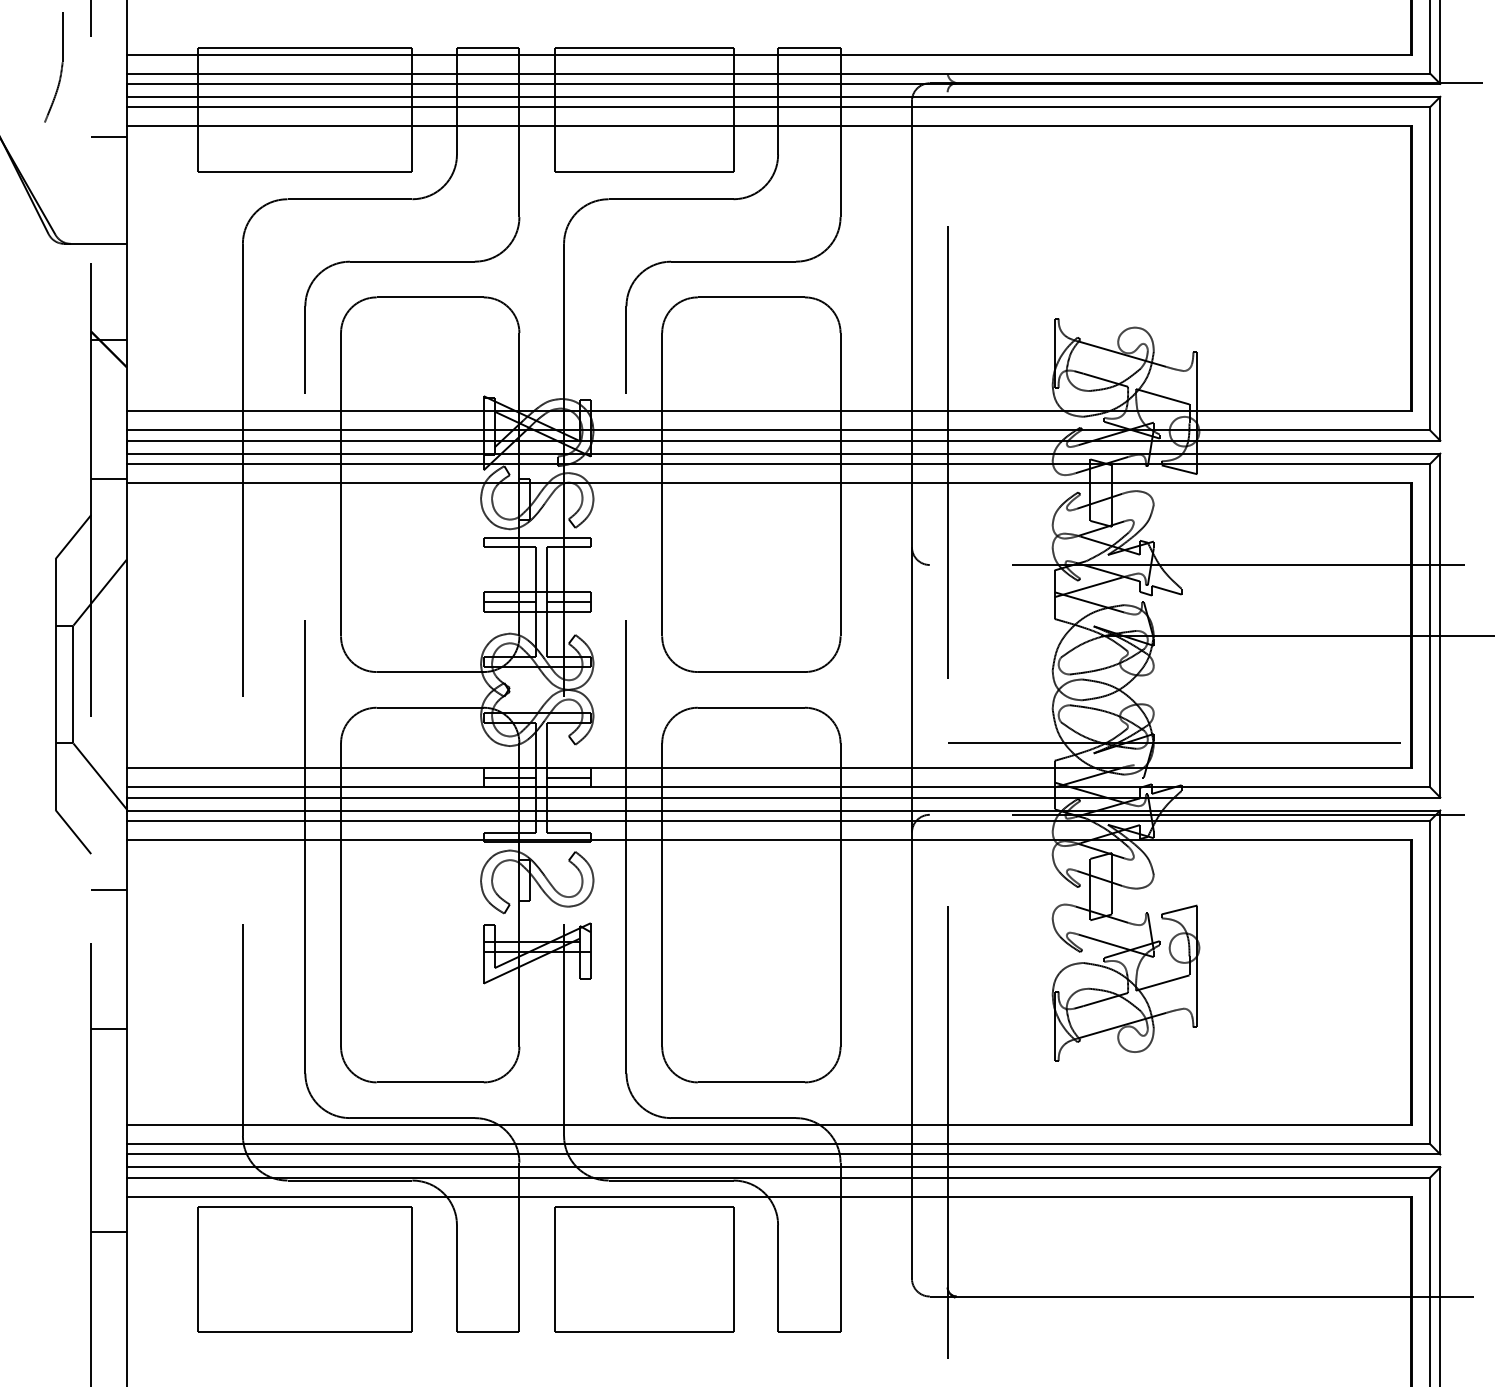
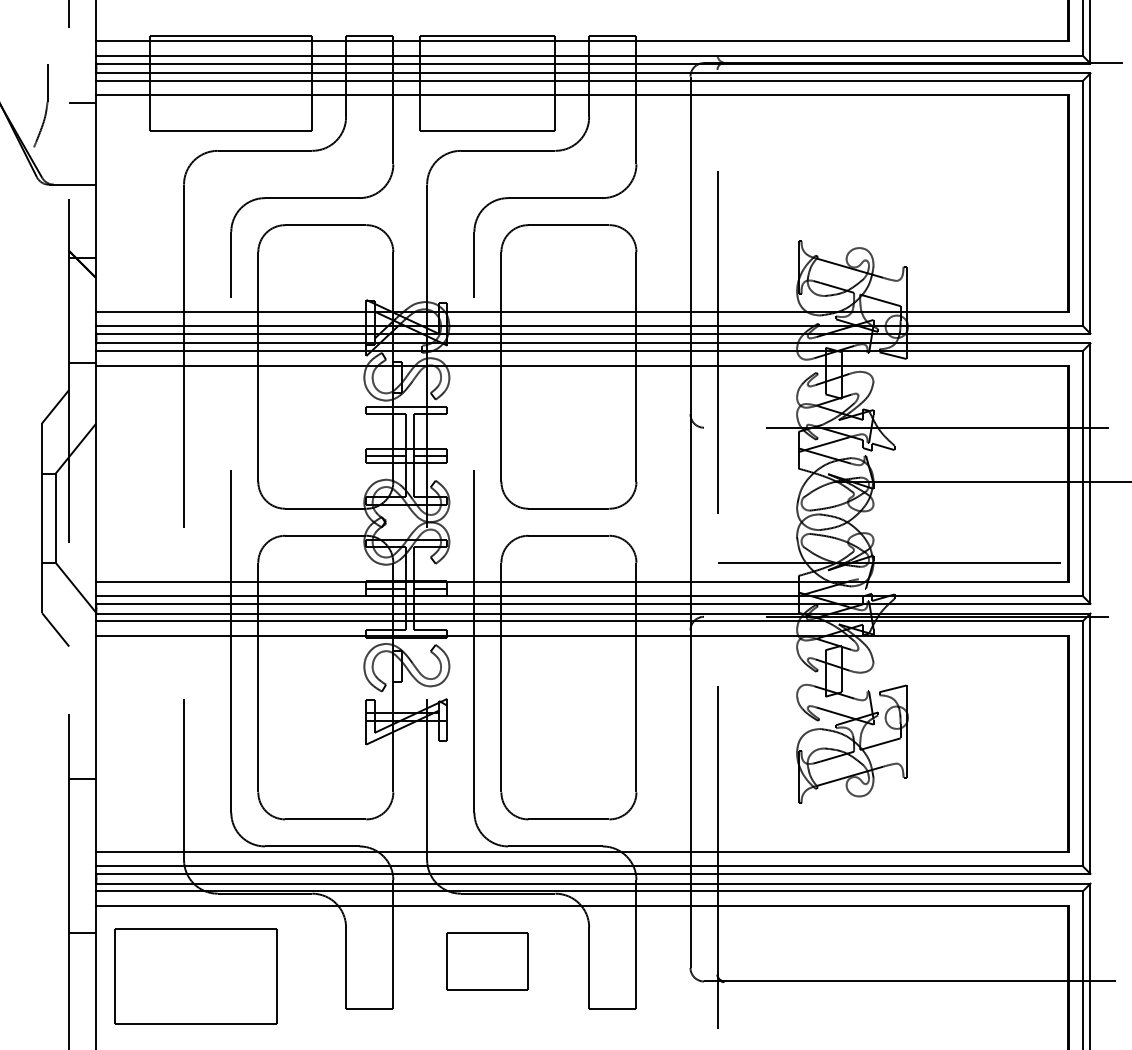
part: (60, 69) -> (45, 107), moved
line: (108, 889) -> (82, 673), removed
part: (304, 1269) -> (195, 976), moved
part: (644, 1269) -> (488, 961), size x0.6

